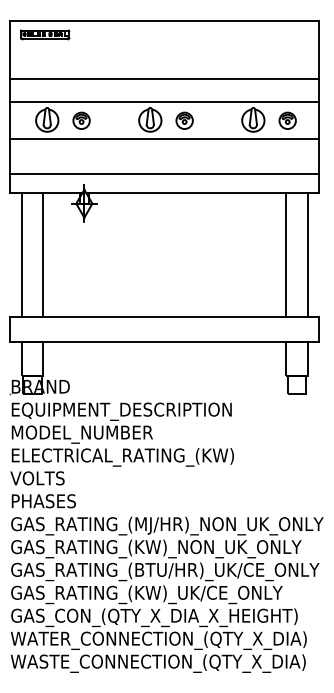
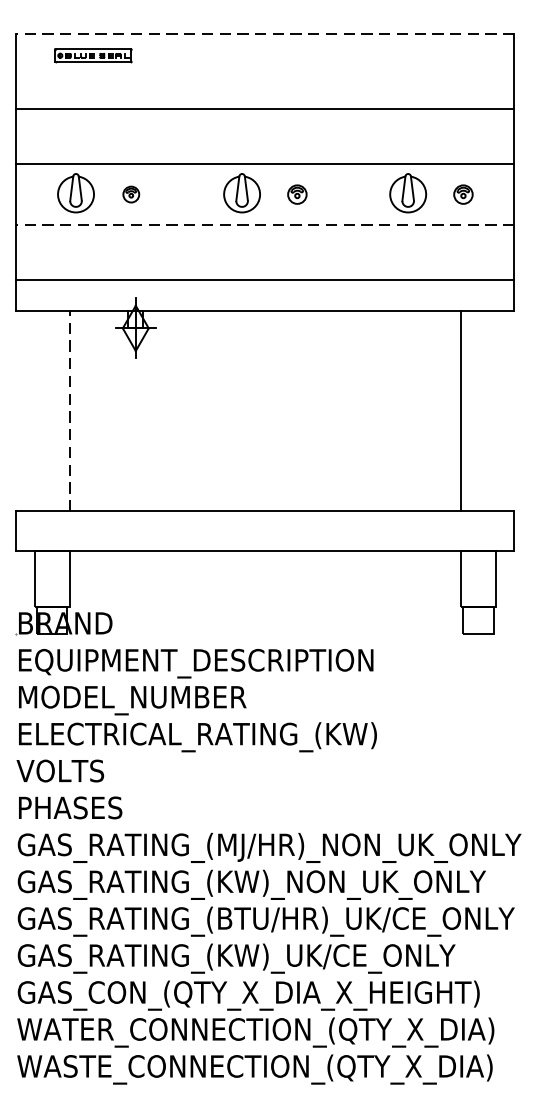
line: (164, 20) -> (264, 33), solid -> dashed
part: (45, 34) -> (94, 55), moved
line: (164, 79) -> (264, 108), moved
part: (81, 120) -> (131, 194), size x0.6
part: (184, 120) -> (297, 194), size x0.7
part: (287, 120) -> (463, 194), size x0.7
line: (164, 139) -> (264, 224), solid -> dashed
line: (21, 254) -> (34, 410), removed
line: (43, 254) -> (69, 410), solid -> dashed
line: (307, 254) -> (495, 410), removed

